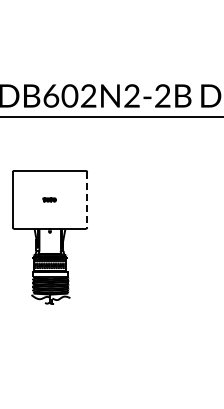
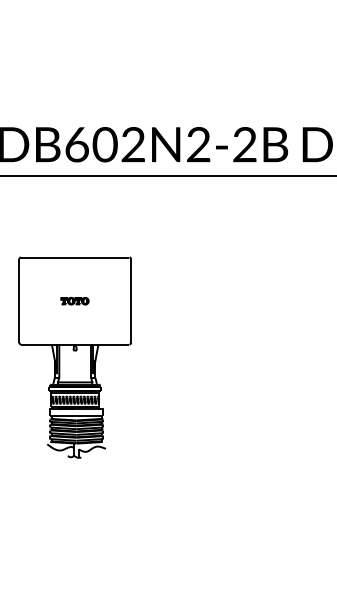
part: (49, 199) -> (74, 300), size x1.43
line: (87, 199) -> (131, 300), dashed -> solid

